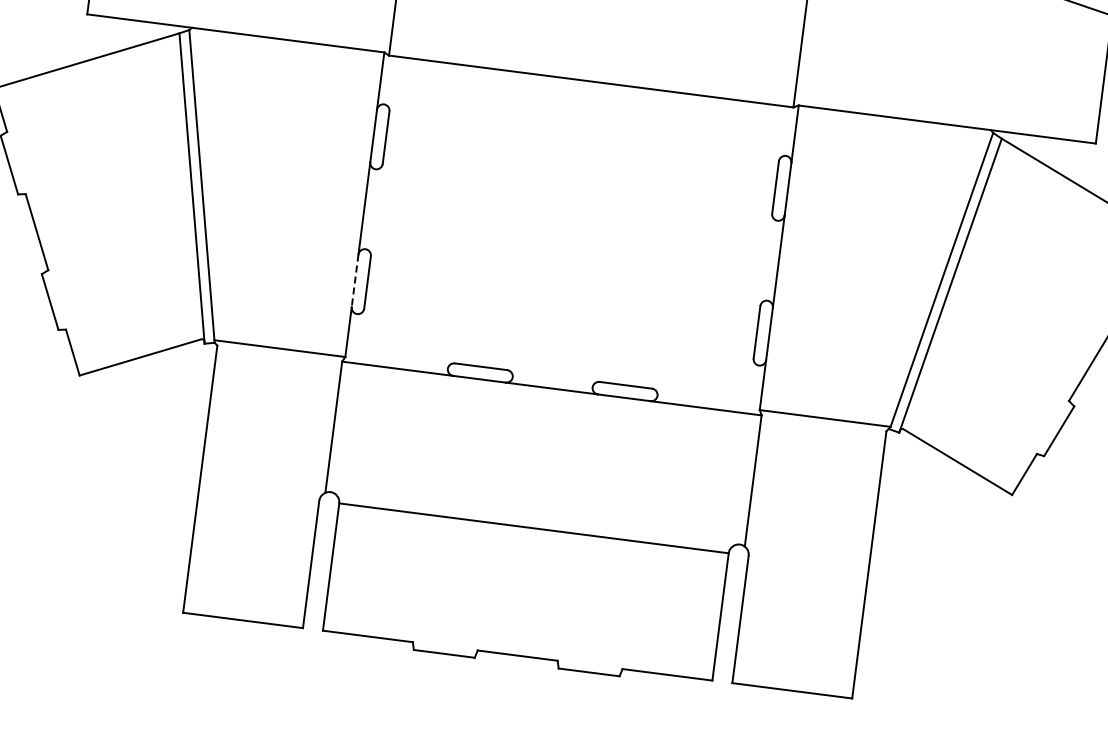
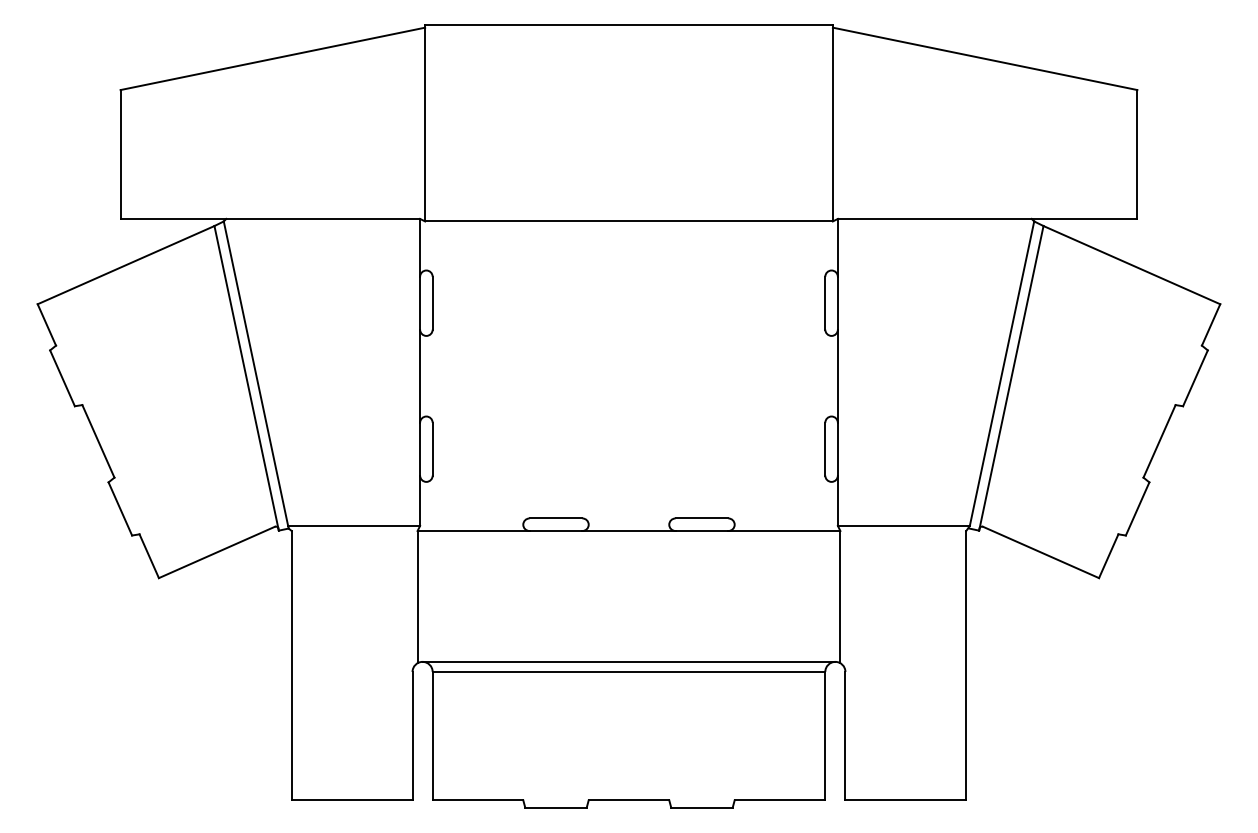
line: (355, 281) -> (420, 449), dashed -> solid
line: (534, 517) -> (628, 661), added

